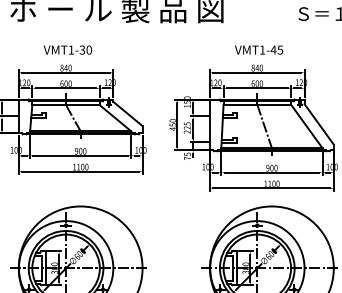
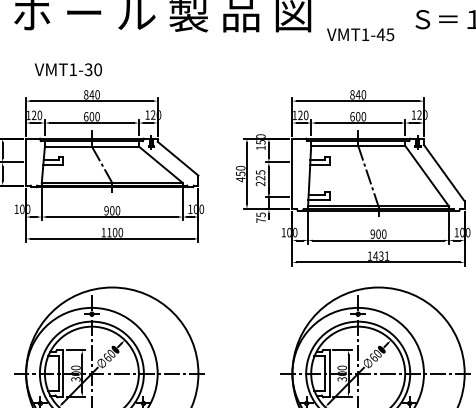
text: (67, 49) -> (67, 69), moved
text: (258, 49) -> (360, 34), moved
text: (274, 183) -> (381, 255), 1100 -> 1431

